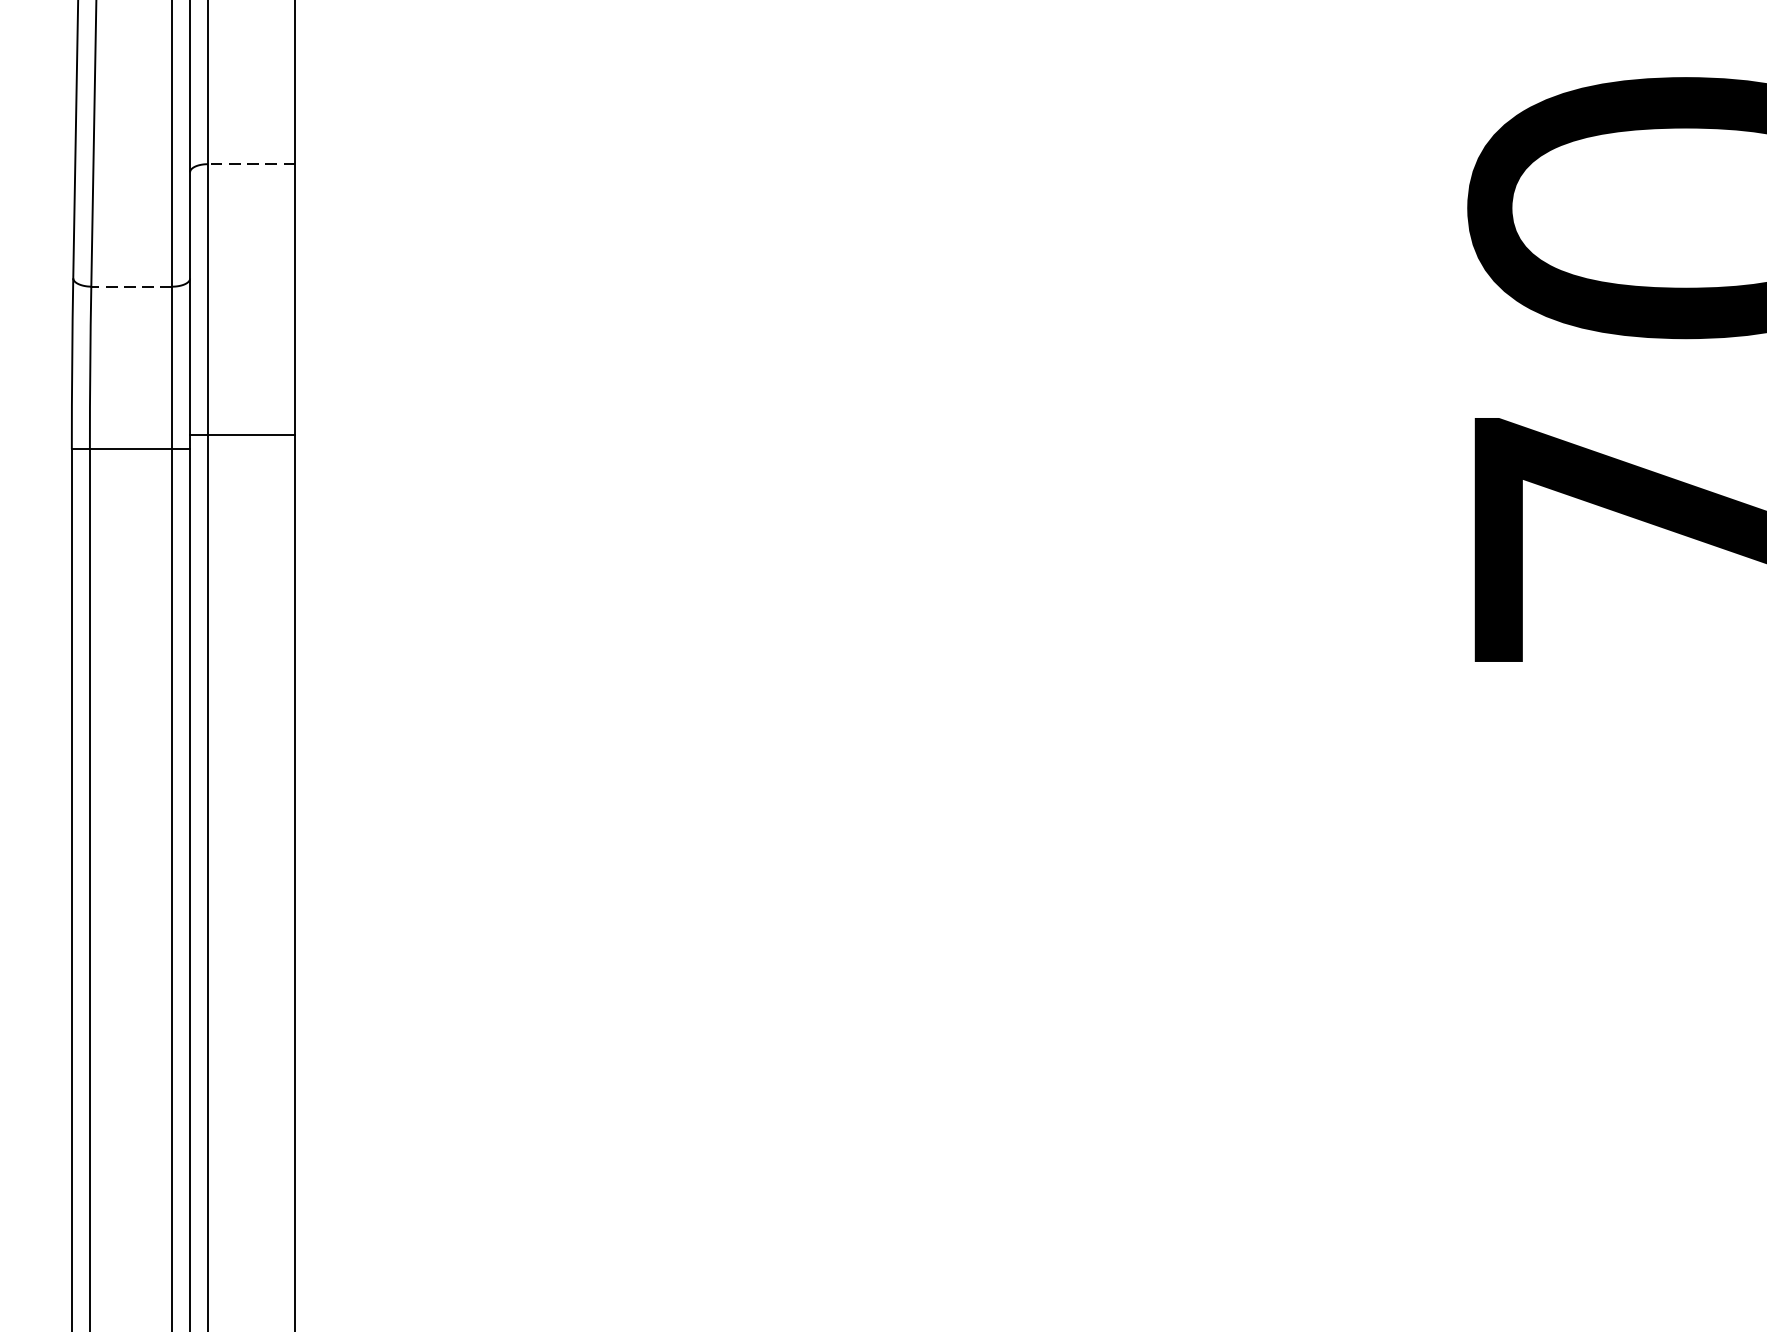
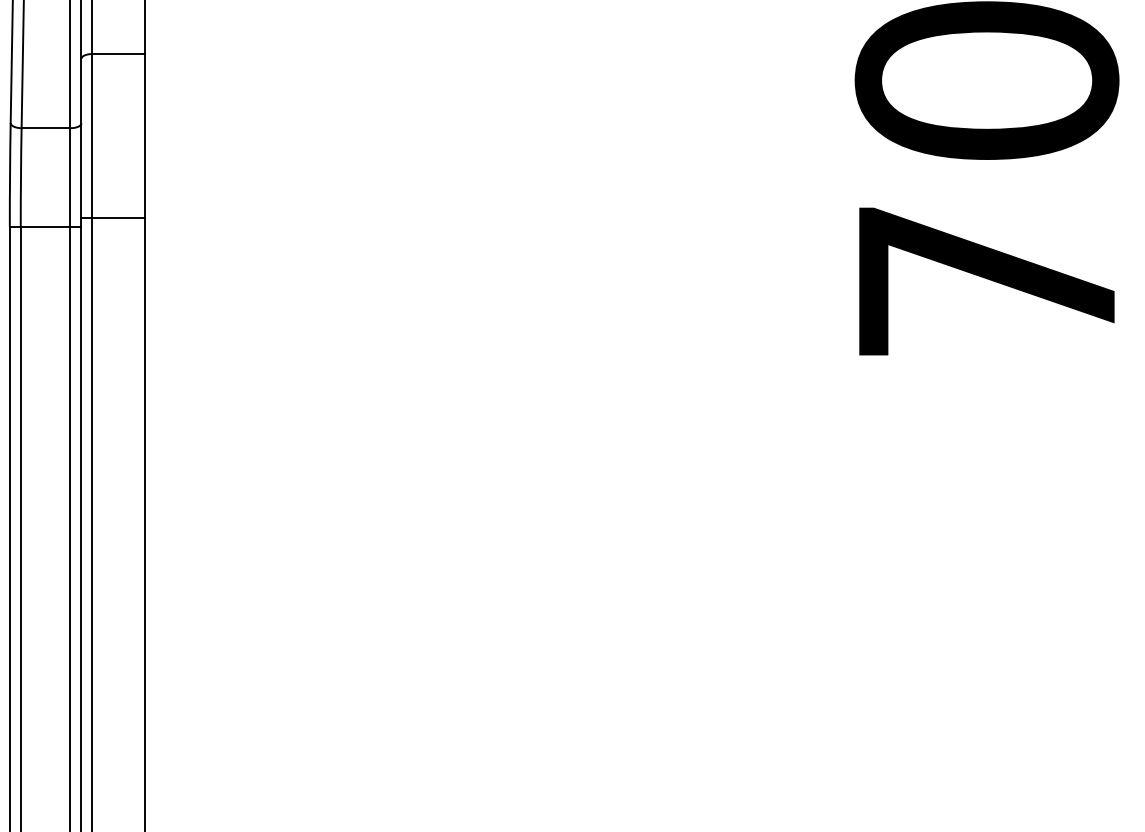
line: (251, 164) -> (118, 54), dashed -> solid
line: (130, 287) -> (45, 128), dashed -> solid

